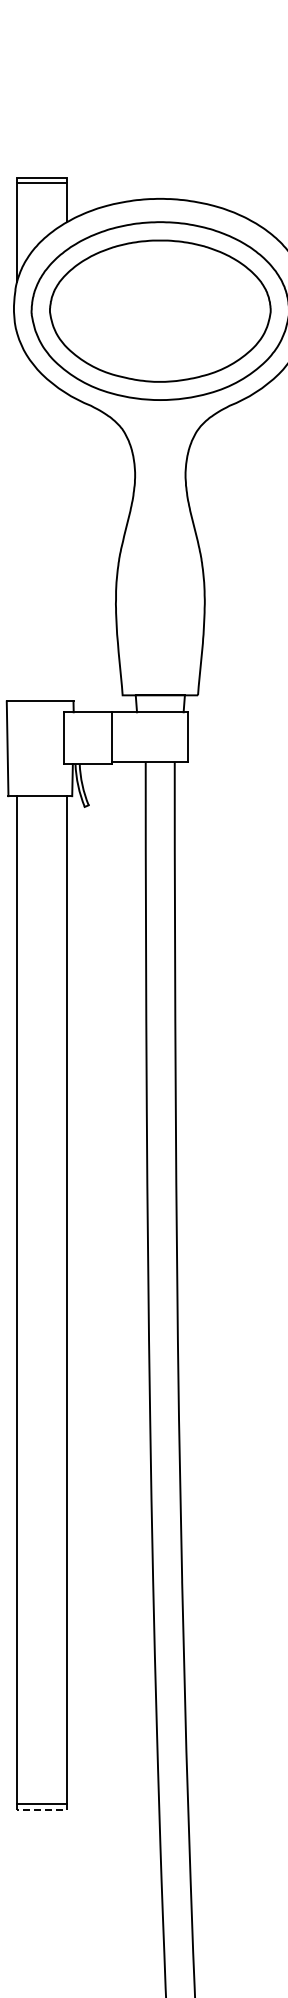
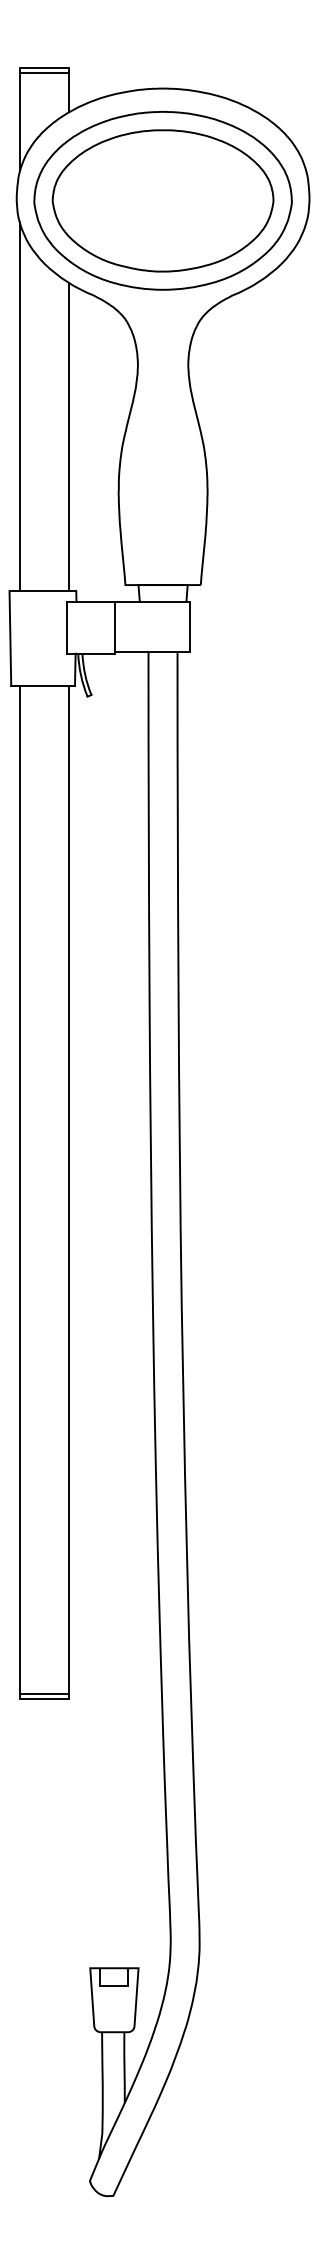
line: (16, 516) -> (19, 406), added
line: (66, 547) -> (69, 437), added
line: (41, 1809) -> (44, 1699), dashed -> solid

